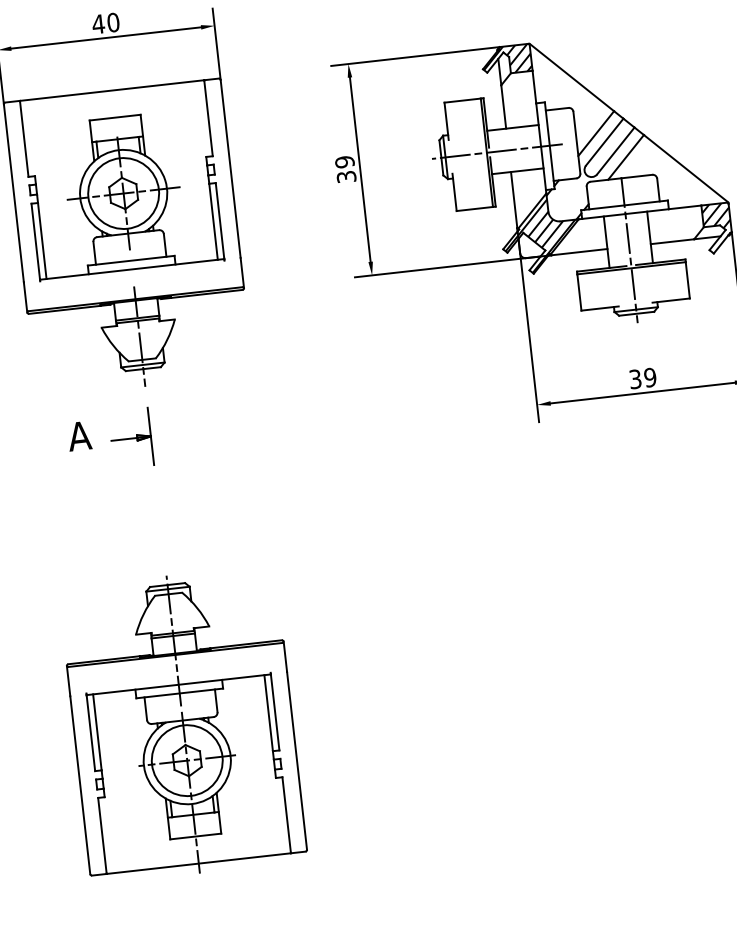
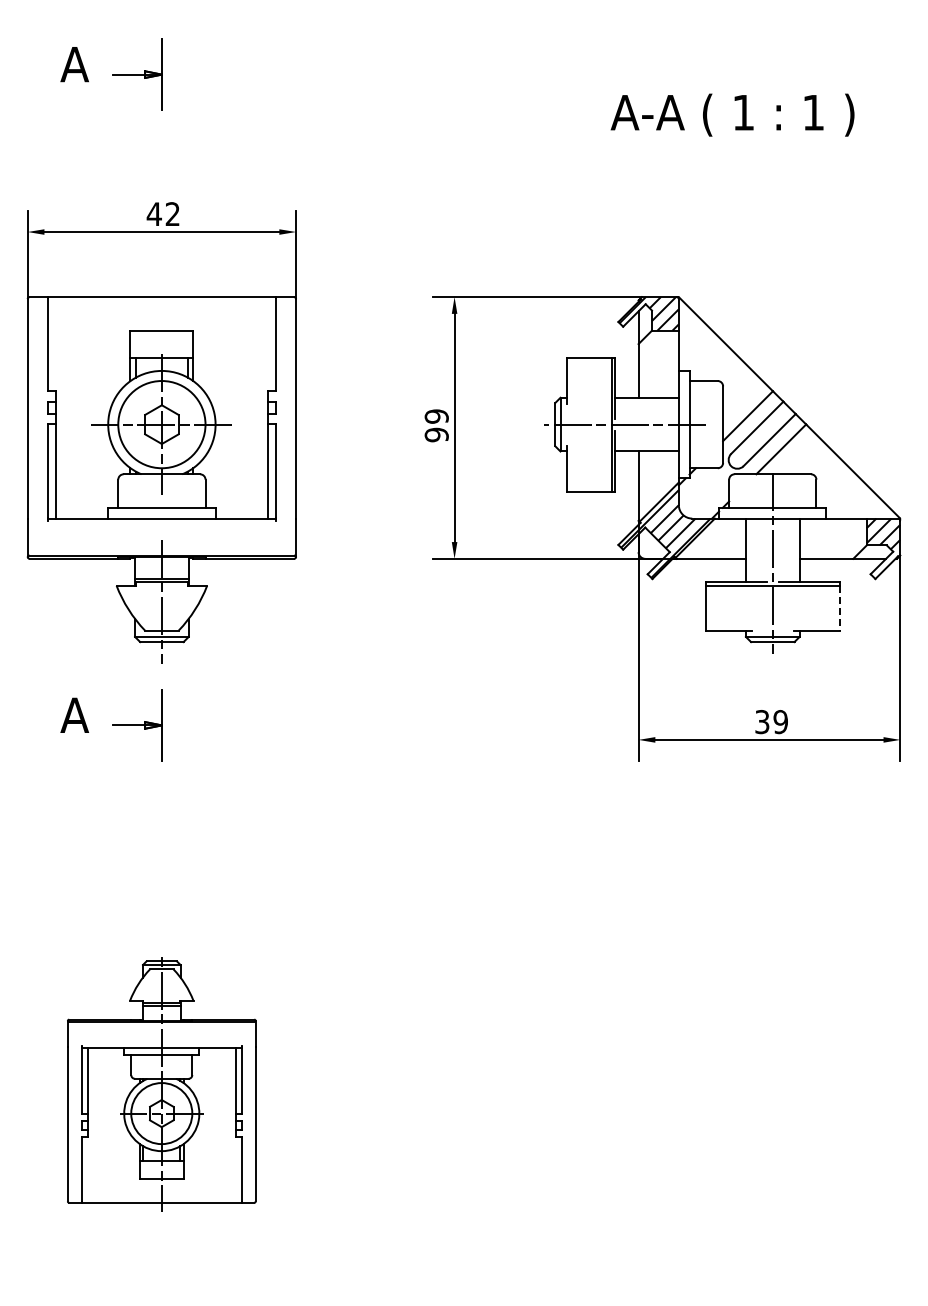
text: (113, 22) -> (172, 214), 40 -> 42
text: (346, 176) -> (436, 434), 39 -> 99
line: (687, 280) -> (839, 608), solid -> dashed
part: (182, 724) -> (161, 1082), size x0.7

